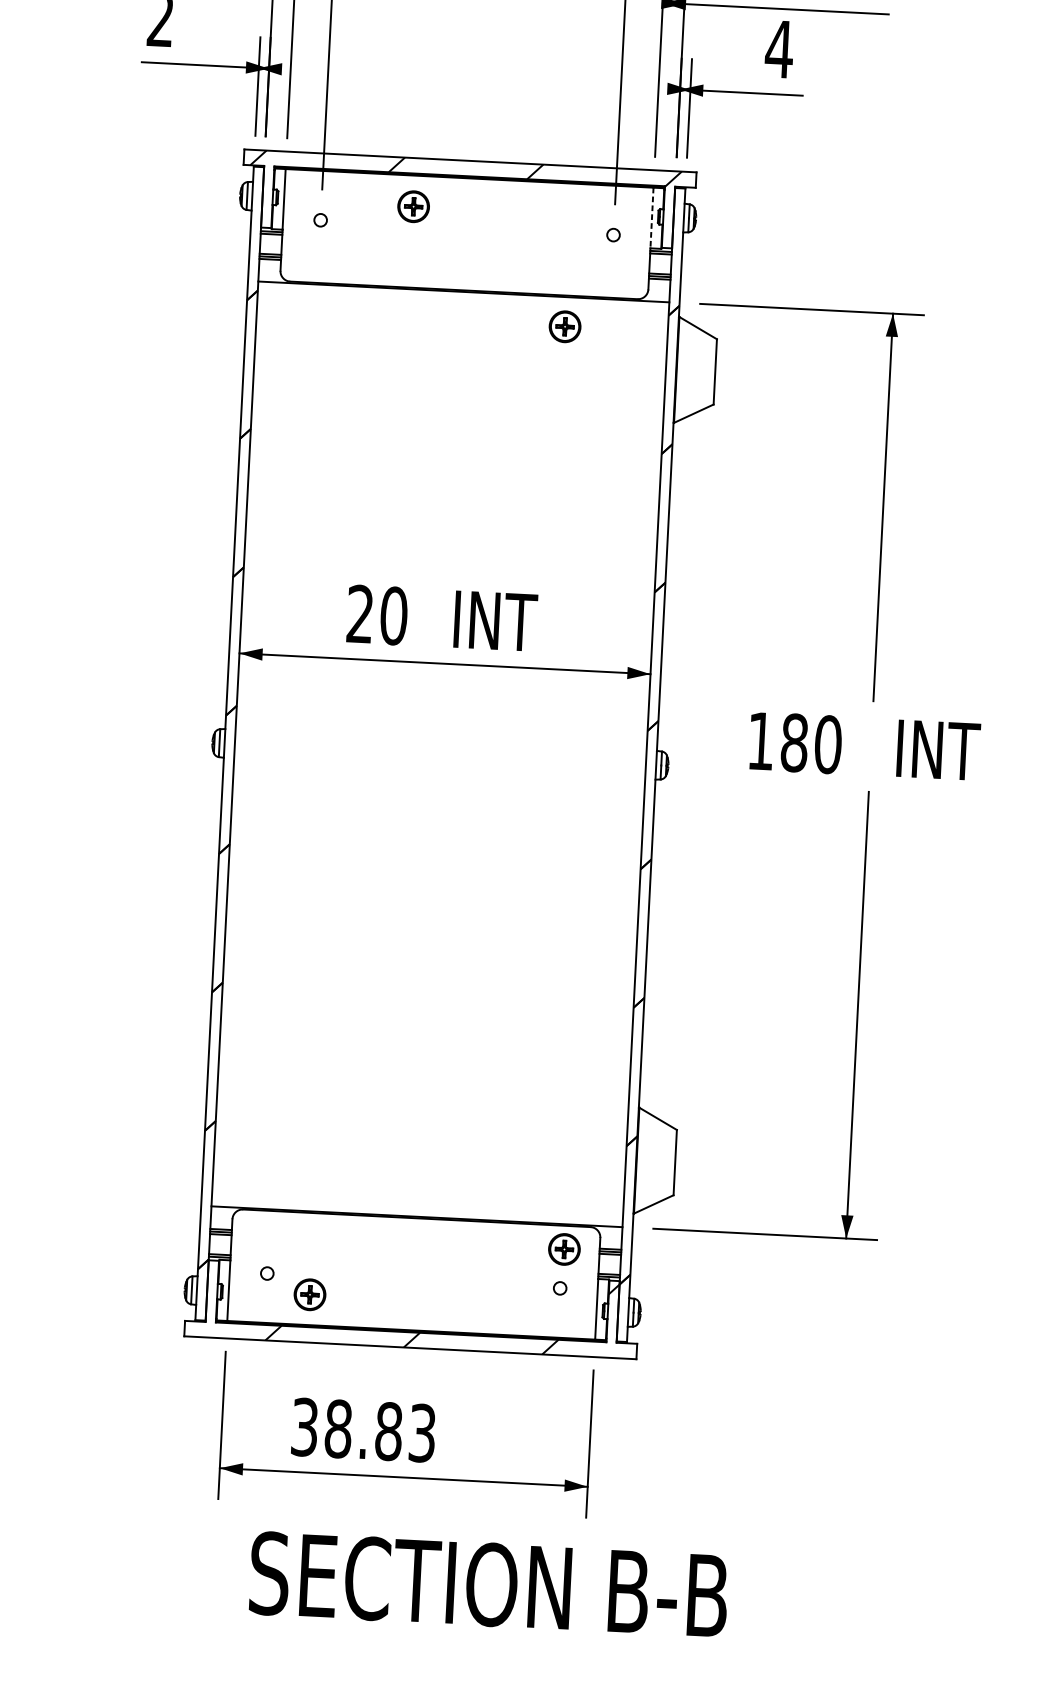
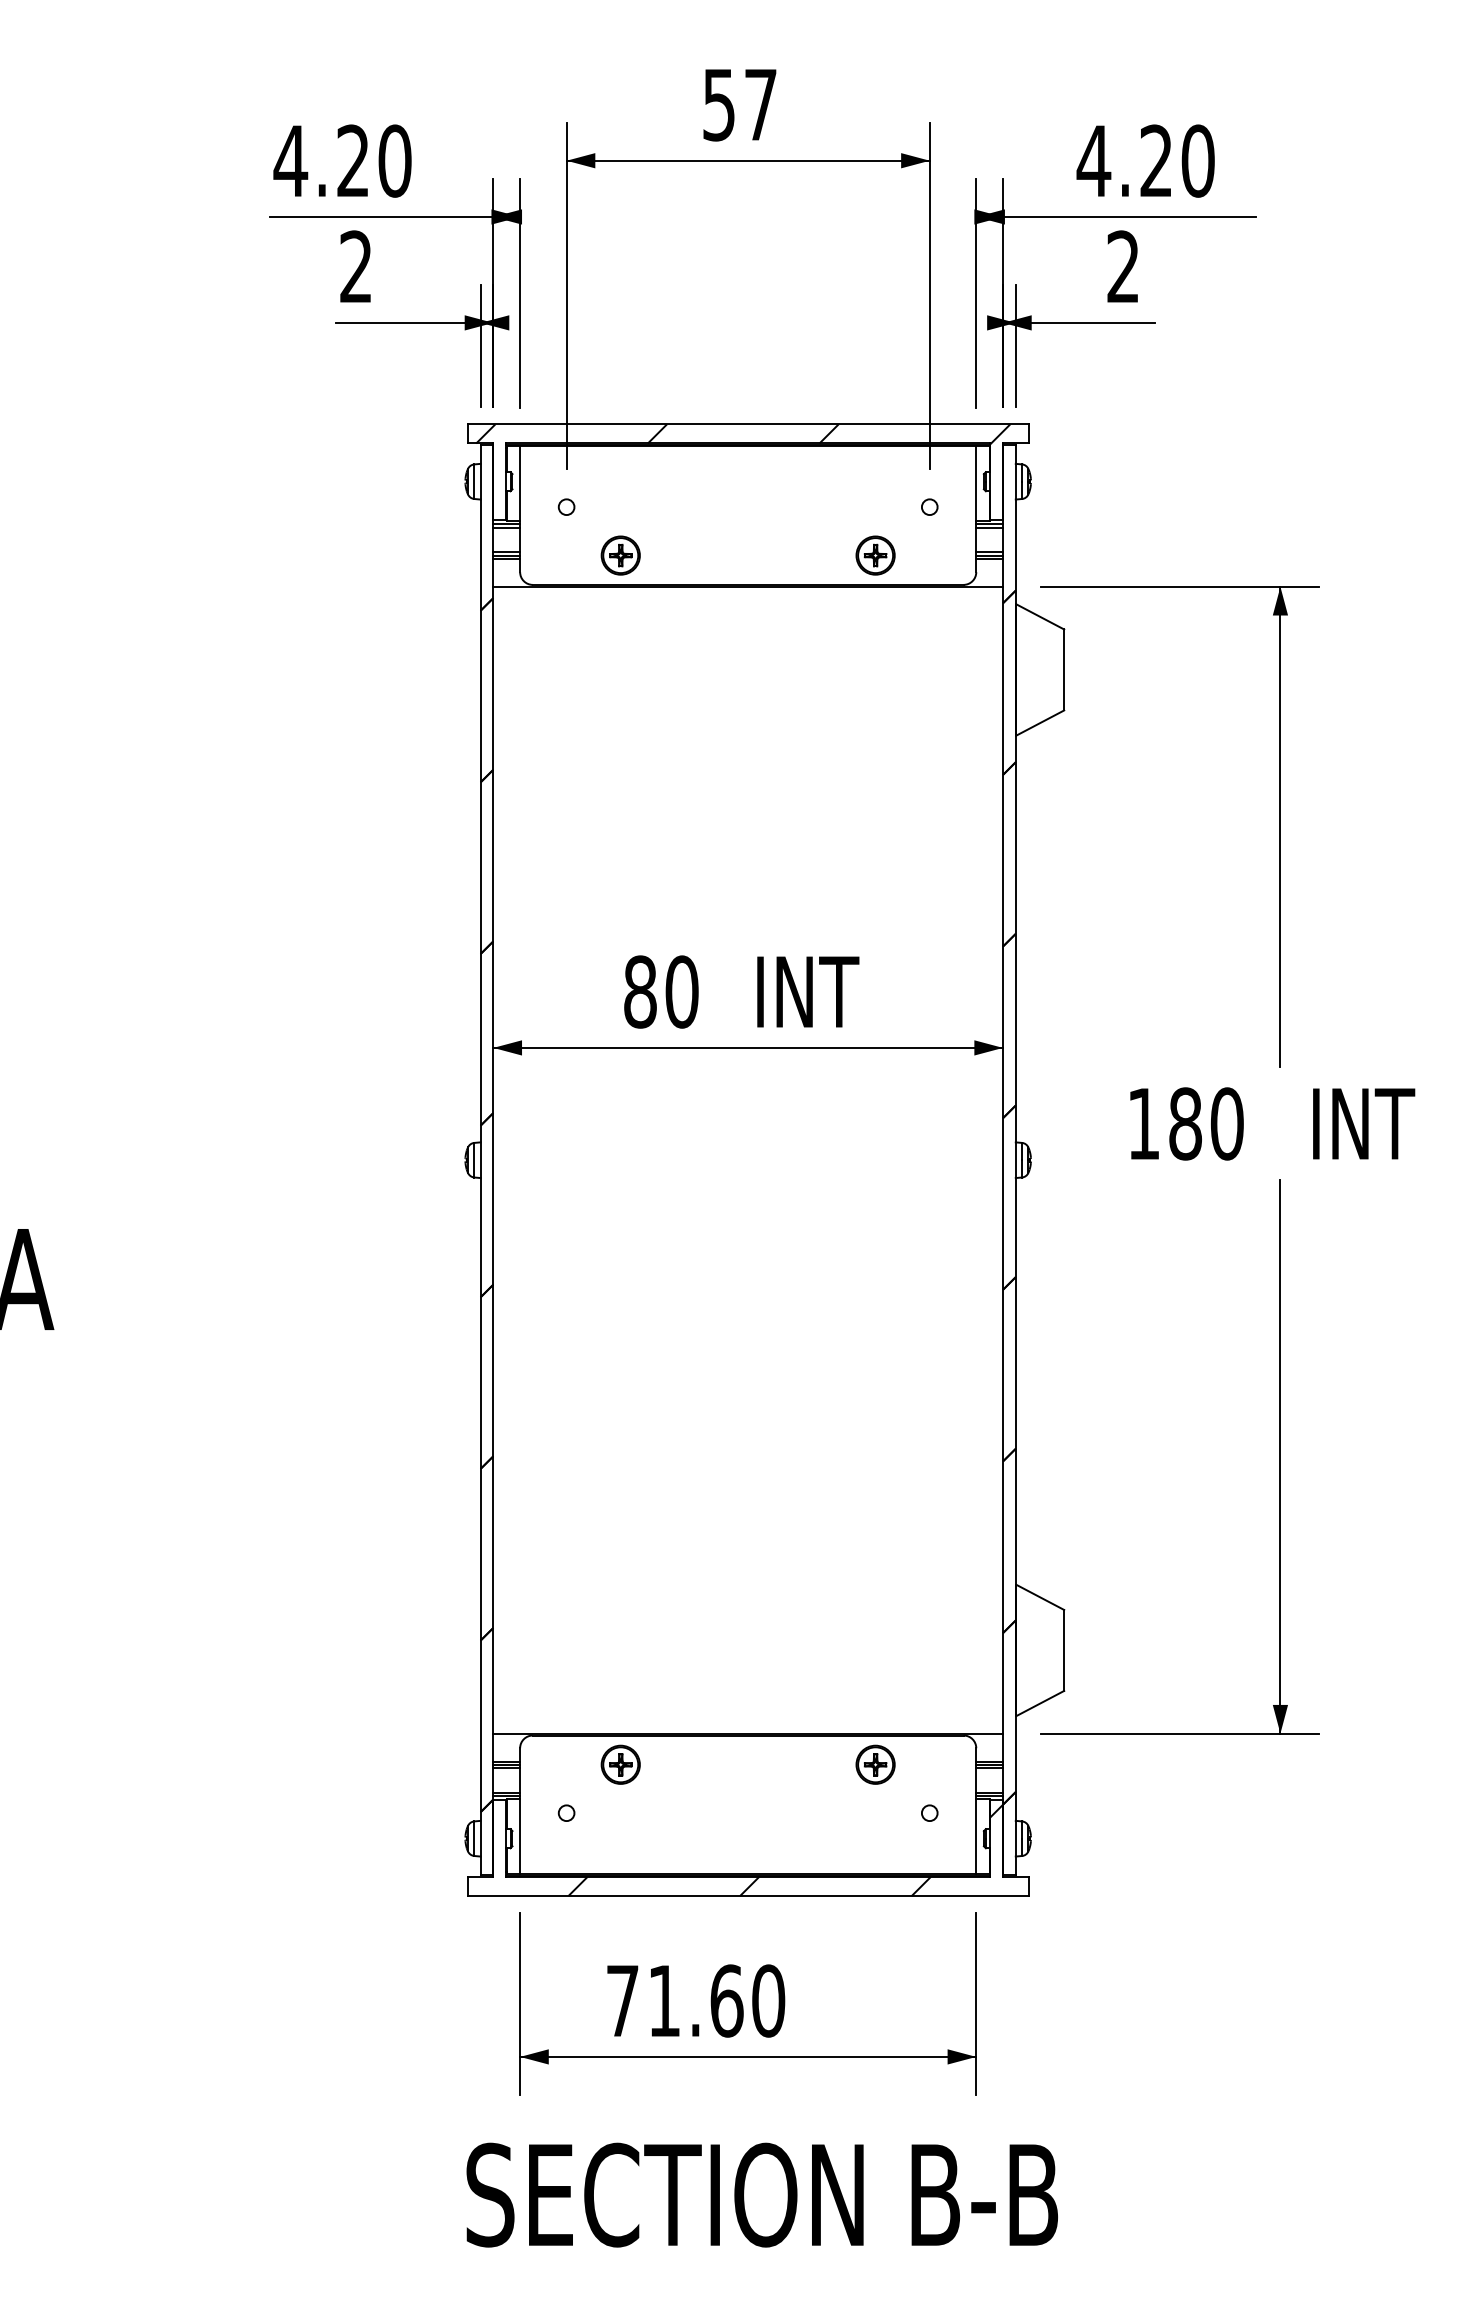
text: (779, 48) -> (1123, 266), 4 -> 2
part: (413, 206) -> (620, 555), moved
line: (652, 217) -> (976, 483), dashed -> solid
part: (565, 326) -> (875, 555), moved
text: (360, 613) -> (640, 991), 20 -> 80
part: (564, 1249) -> (875, 1764), moved
part: (309, 1294) -> (620, 1764), moved
text: (364, 1429) -> (696, 2000), 38.83 -> 71.60
text: (488, 1584) -> (761, 2194), moved

